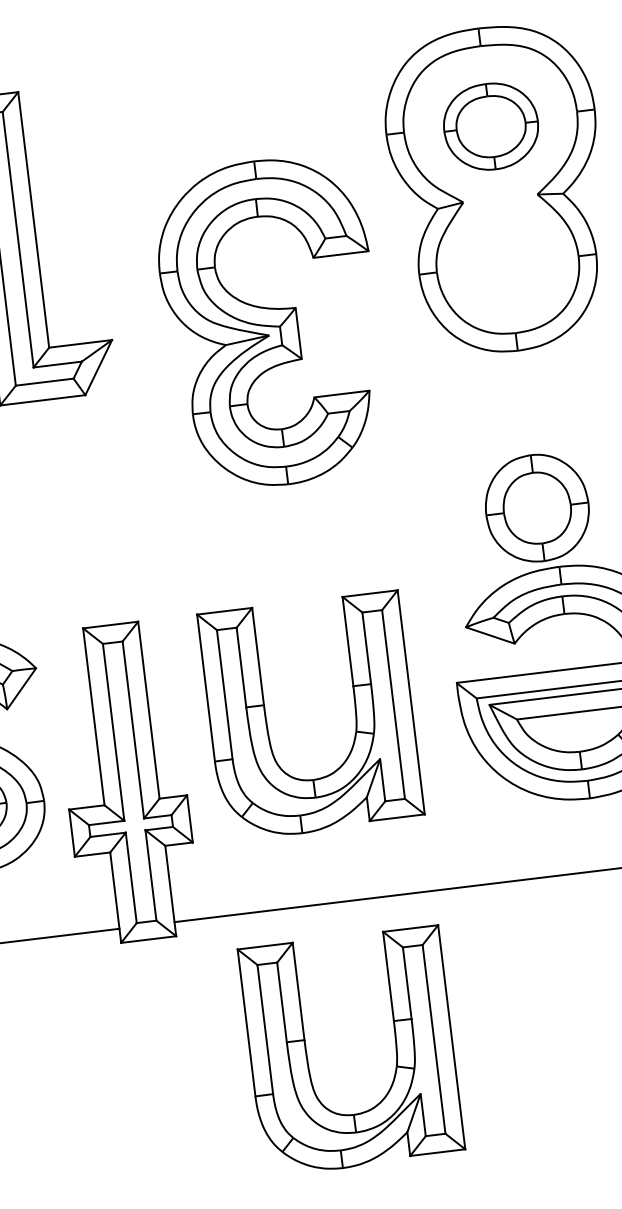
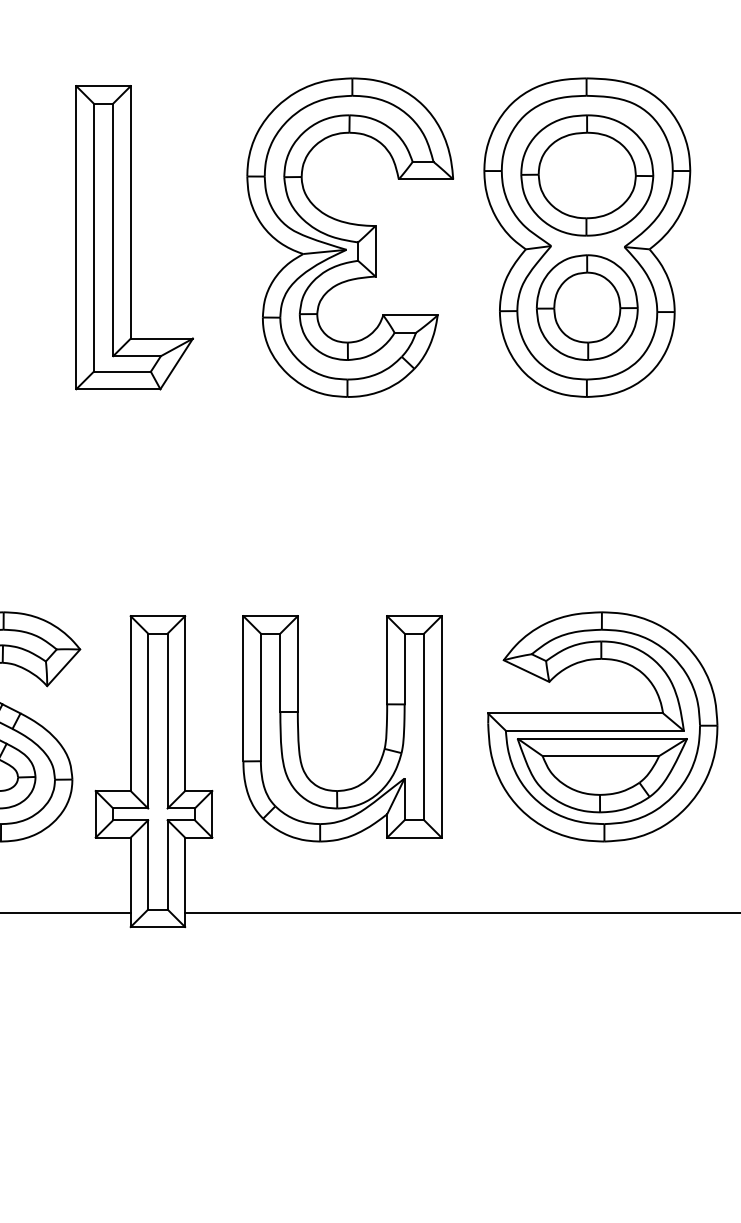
part: (491, 126) -> (587, 175), size x1.43
part: (271, 322) -> (350, 237), moved
part: (536, 508) -> (586, 307), moved
part: (395, 1045) -> (385, 1059), removed

